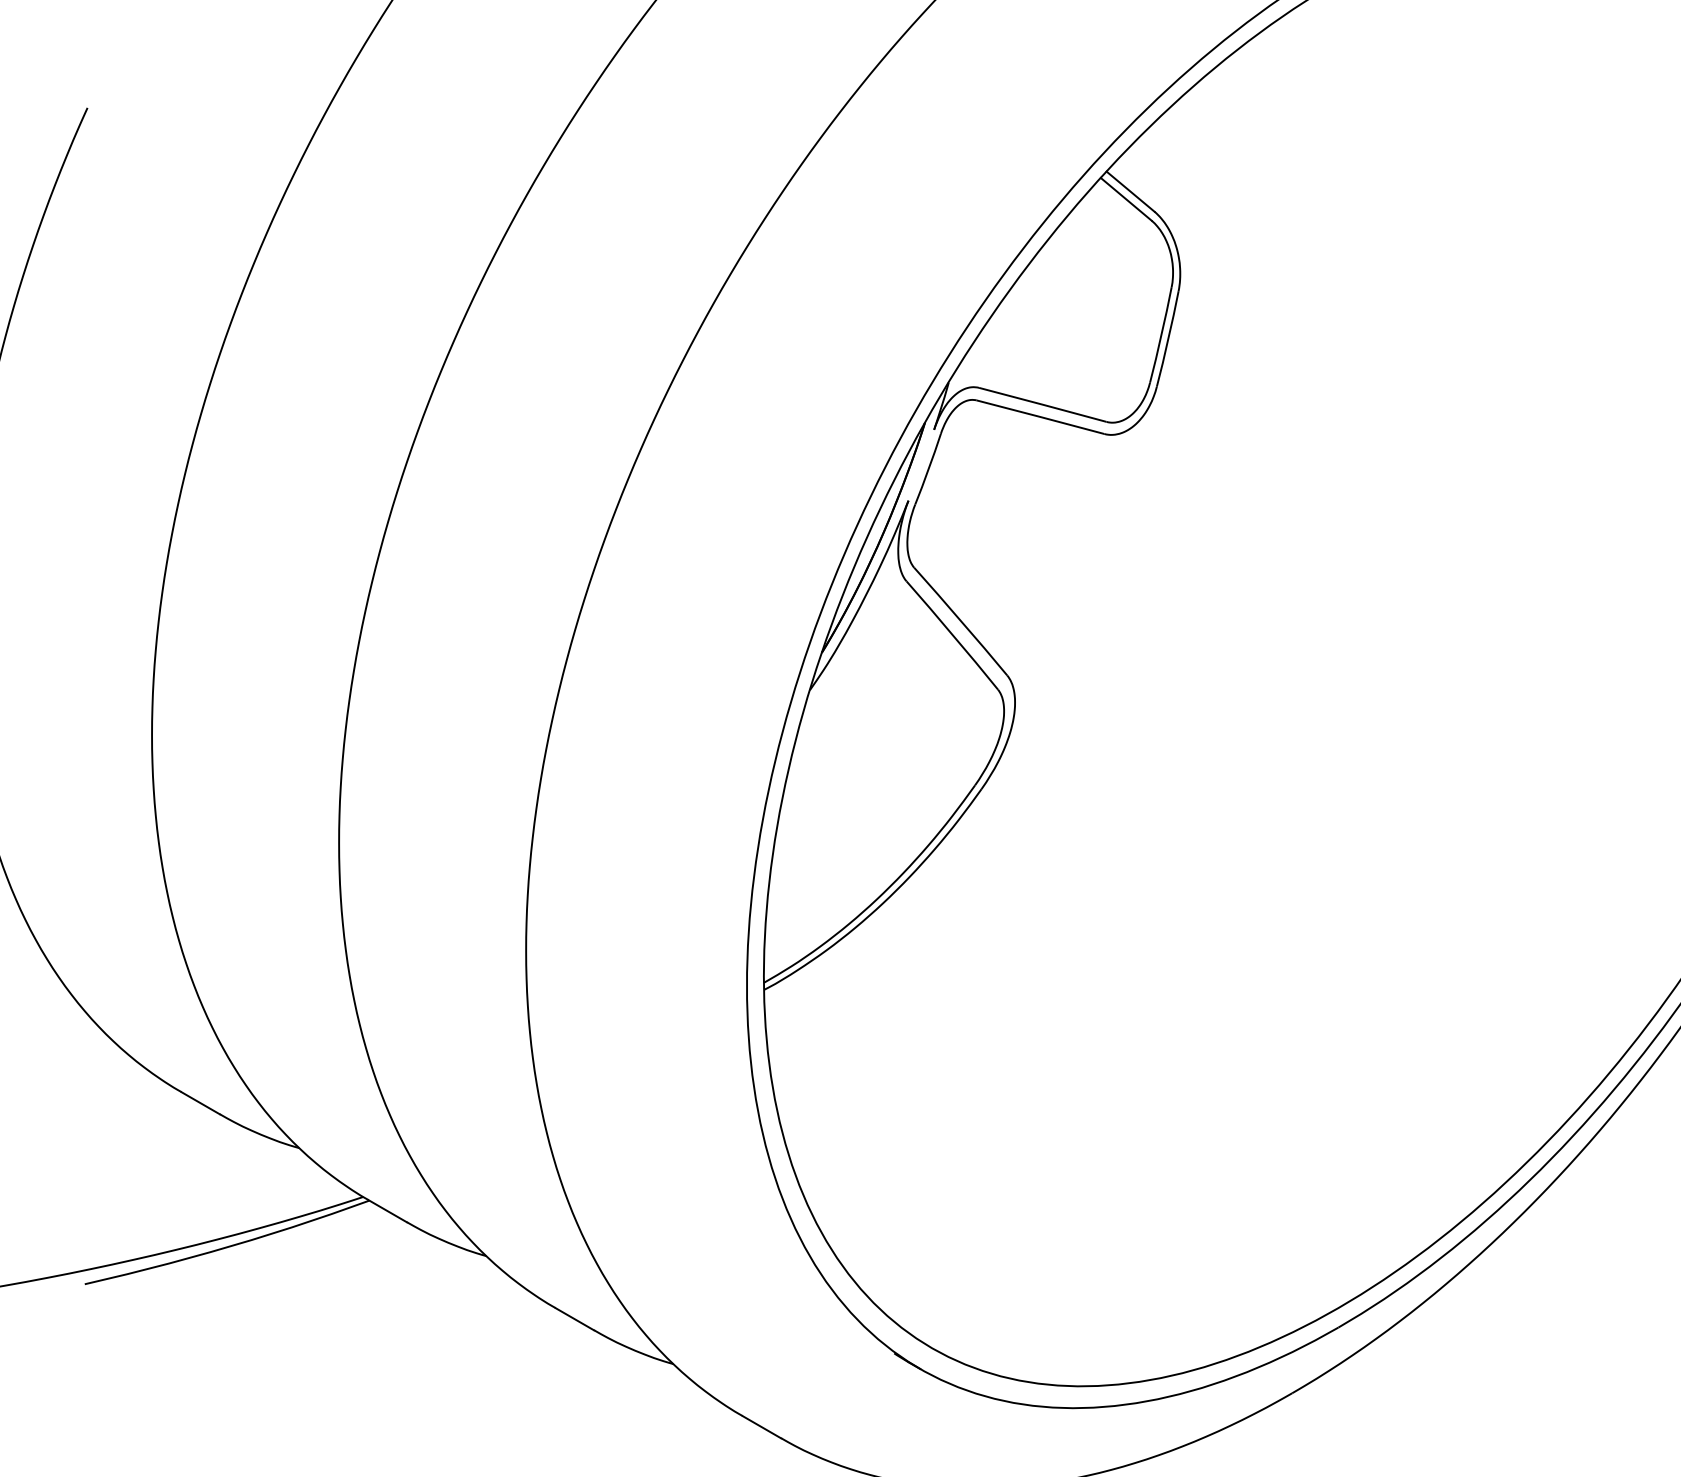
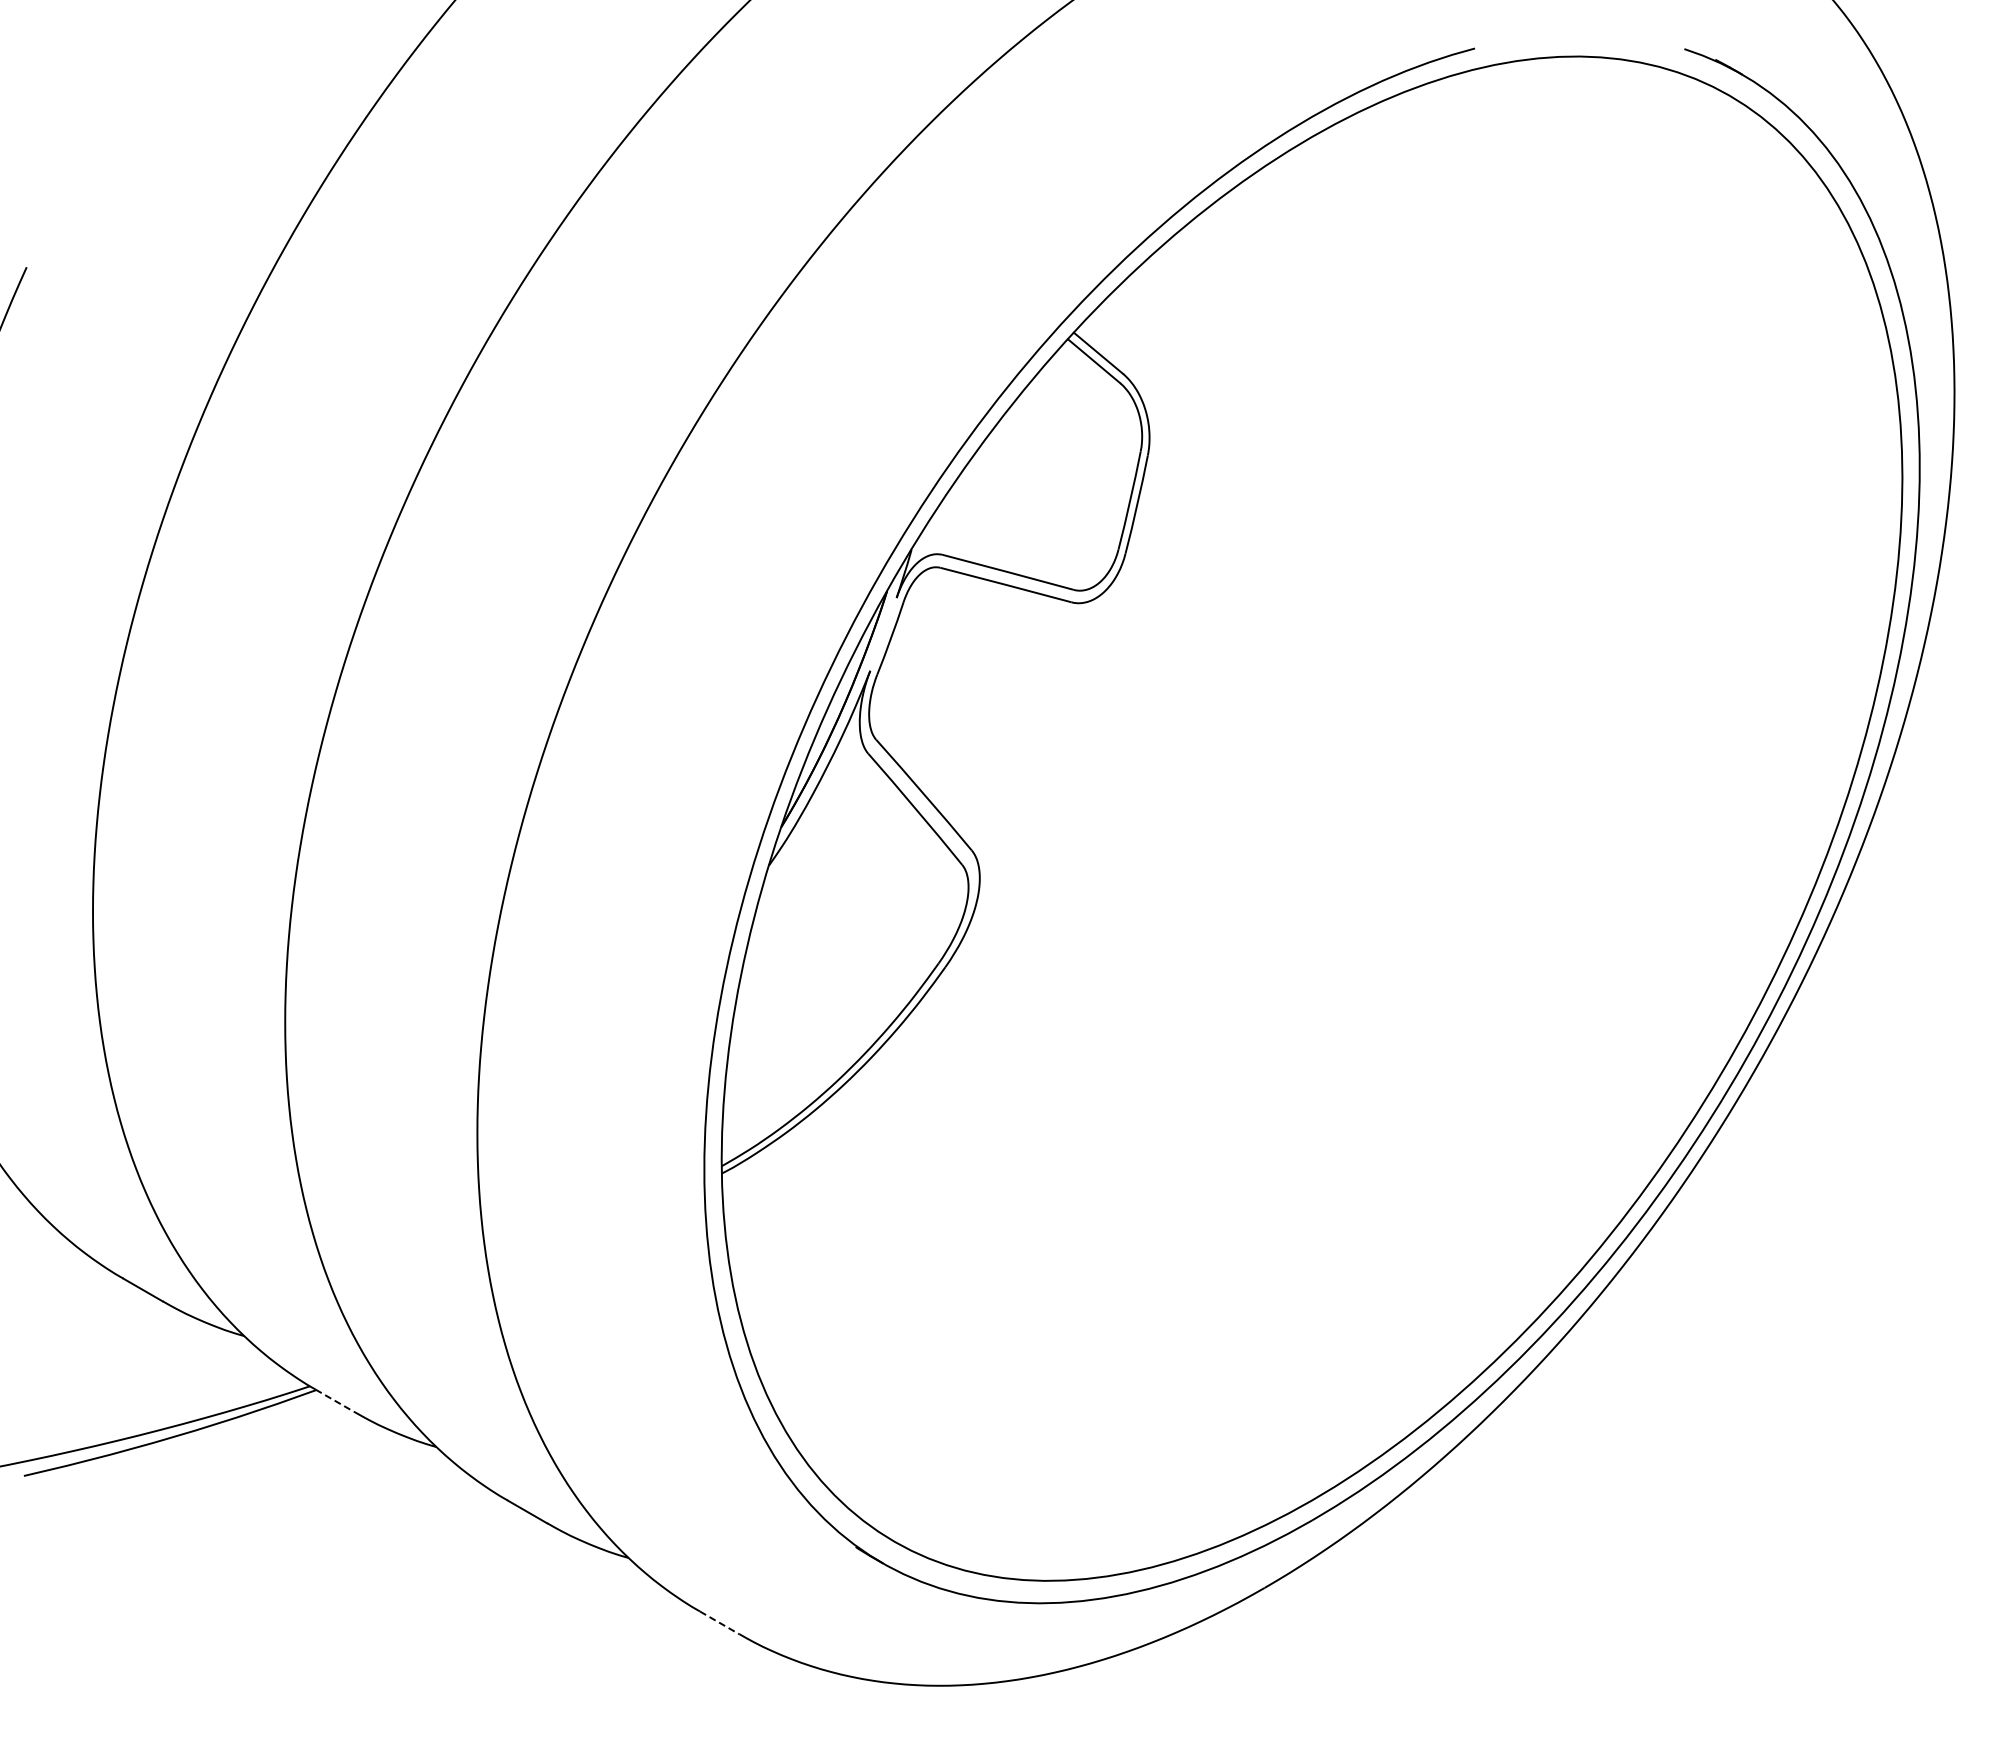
line: (388, 1210) -> (335, 1400), solid -> dashed
line: (761, 1426) -> (719, 1622), solid -> dashed

